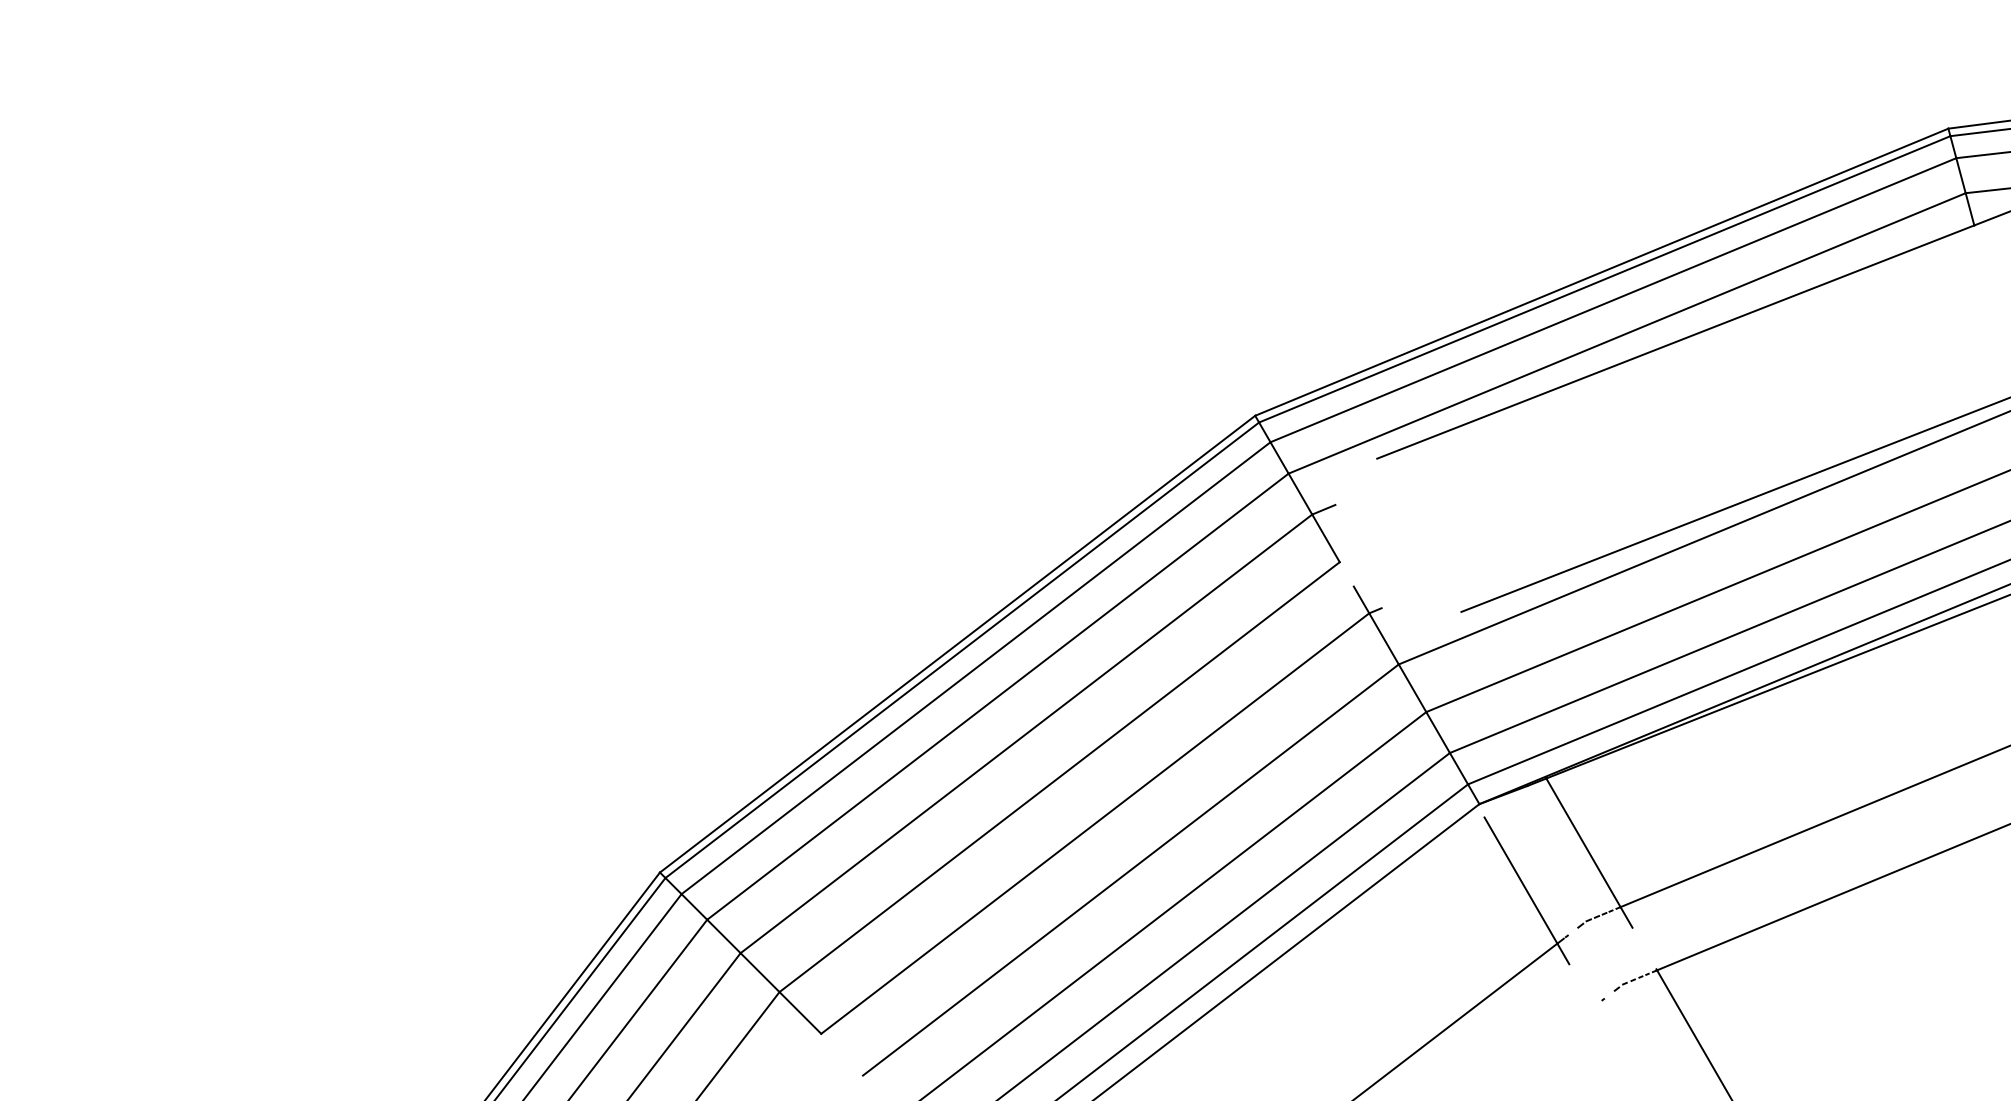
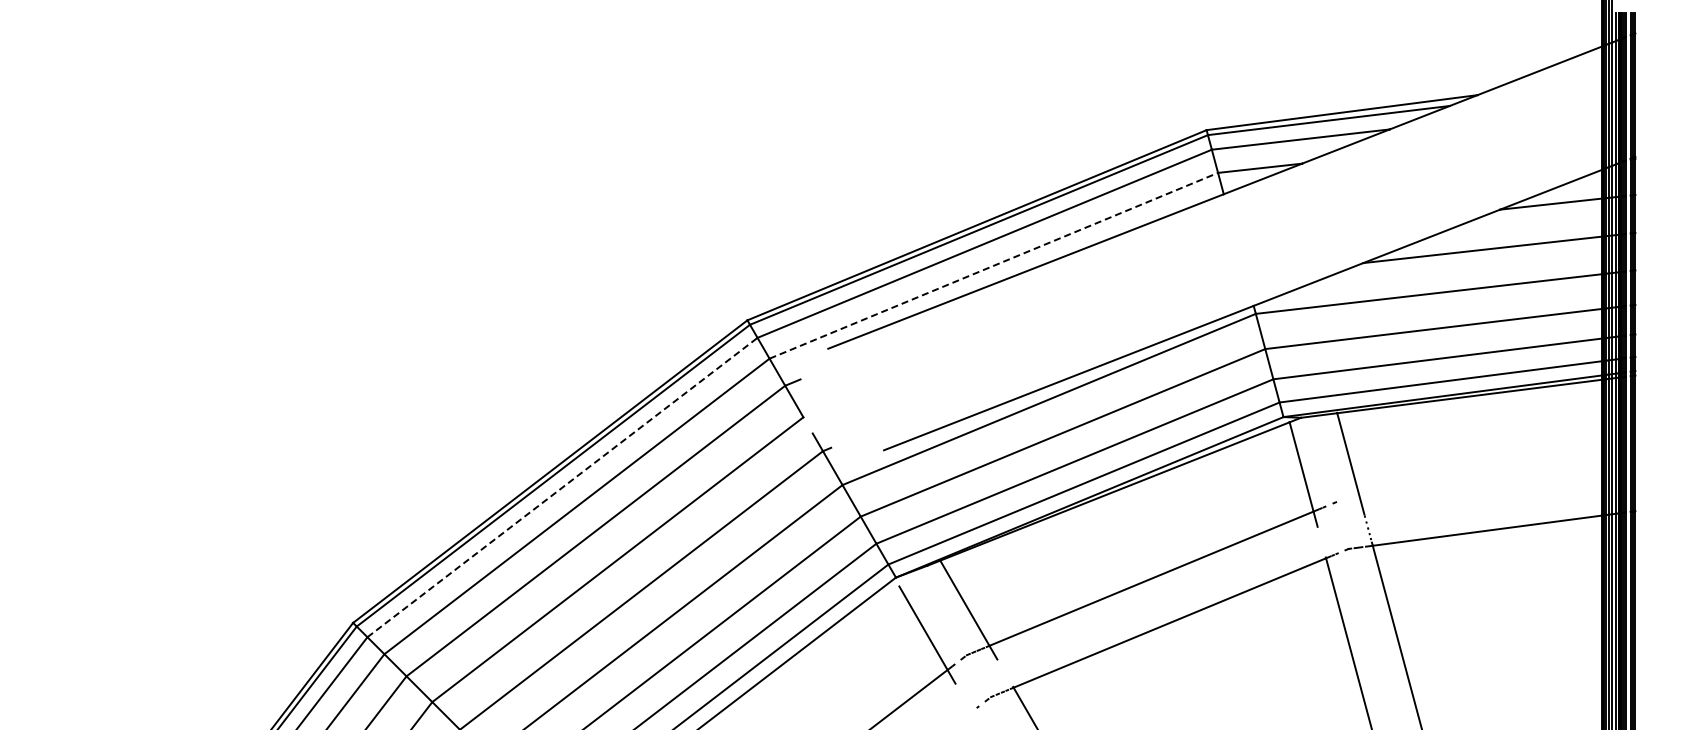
line: (1626, 332) -> (993, 265), solid -> dashed
line: (976, 668) -> (562, 487), solid -> dashed

